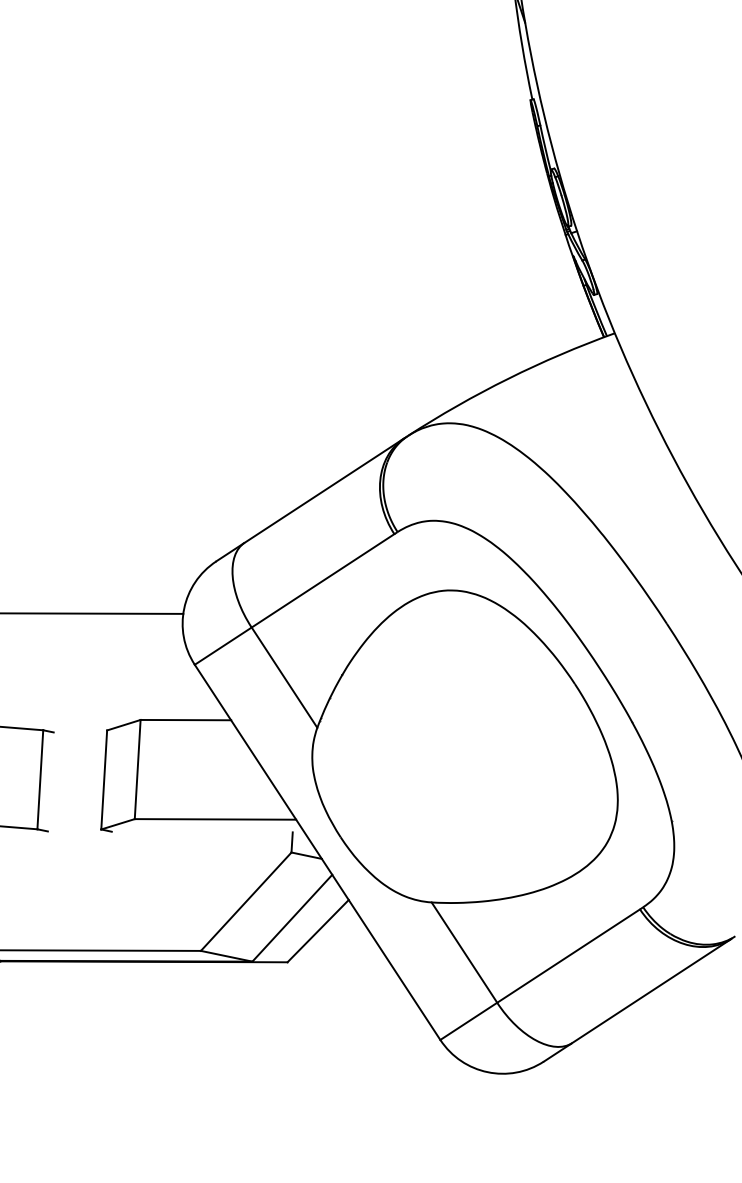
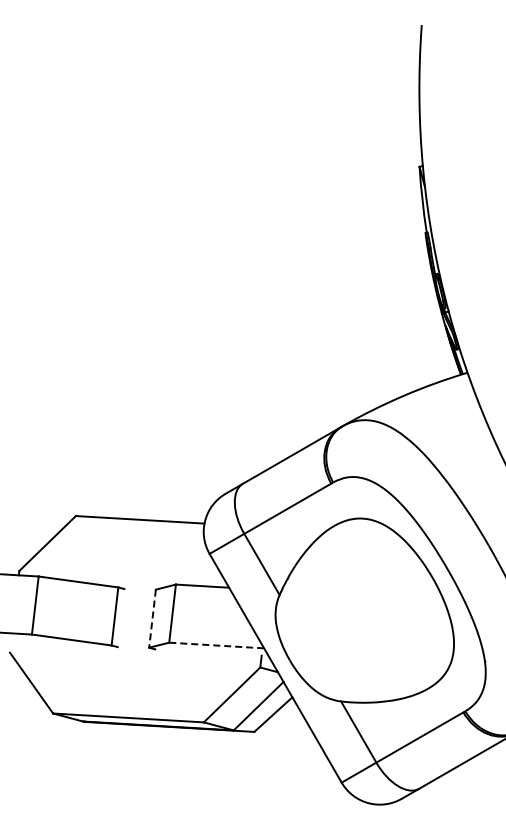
line: (104, 781) -> (152, 619), solid -> dashed
line: (215, 819) -> (216, 645), solid -> dashed

